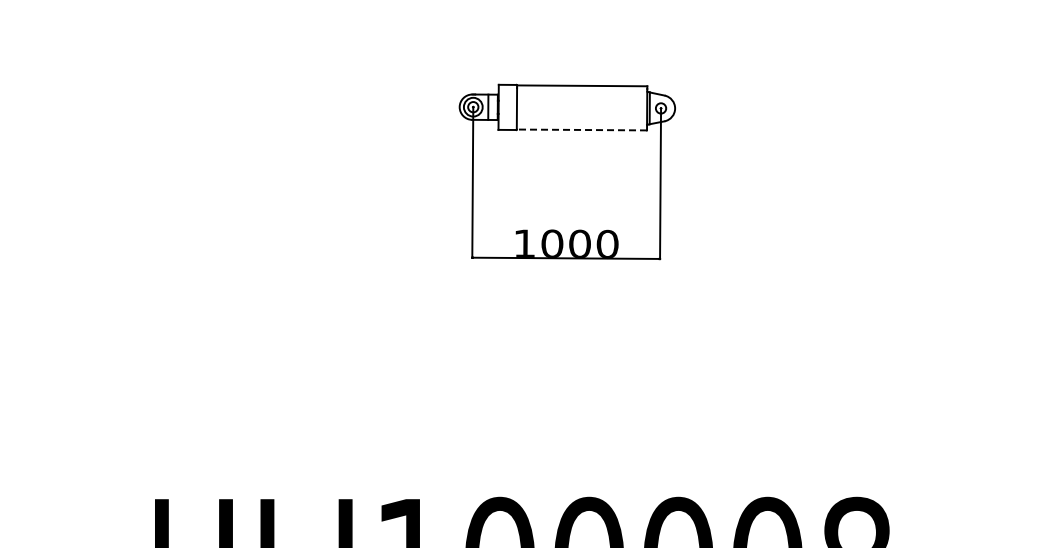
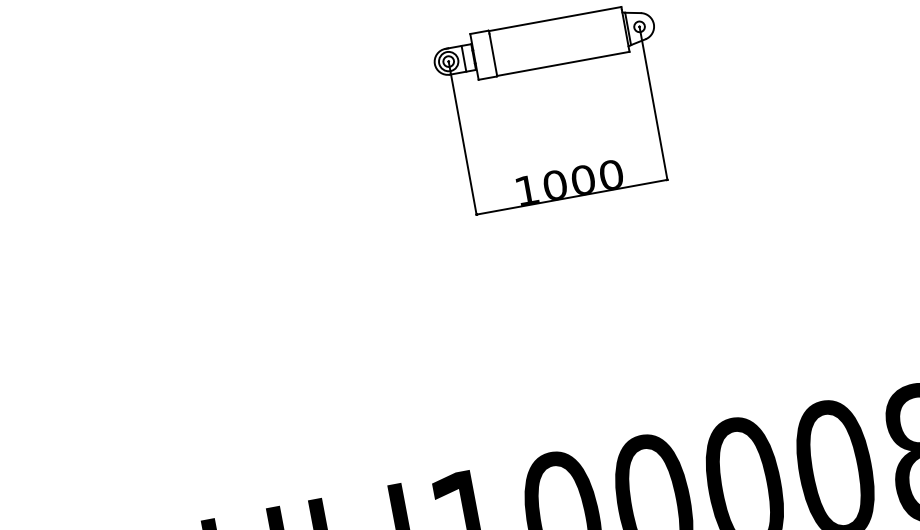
line: (581, 129) -> (562, 63), dashed -> solid

